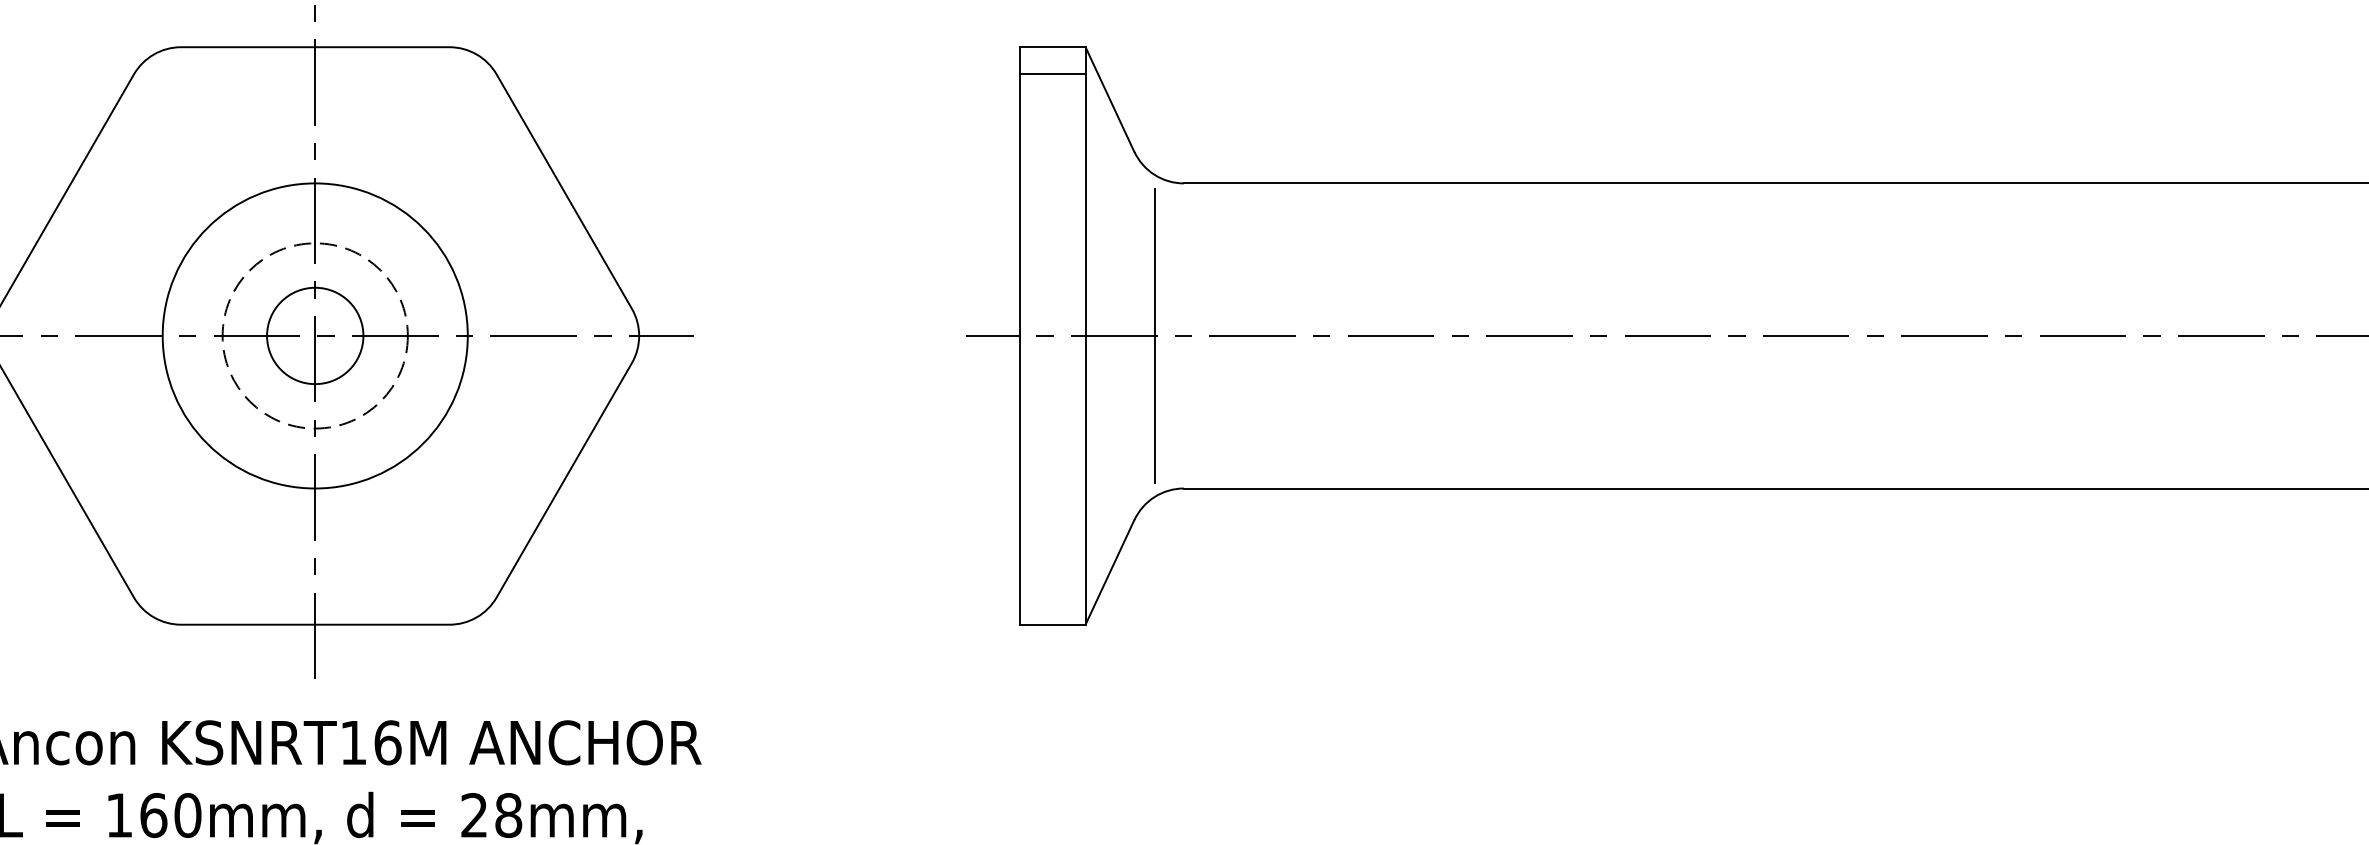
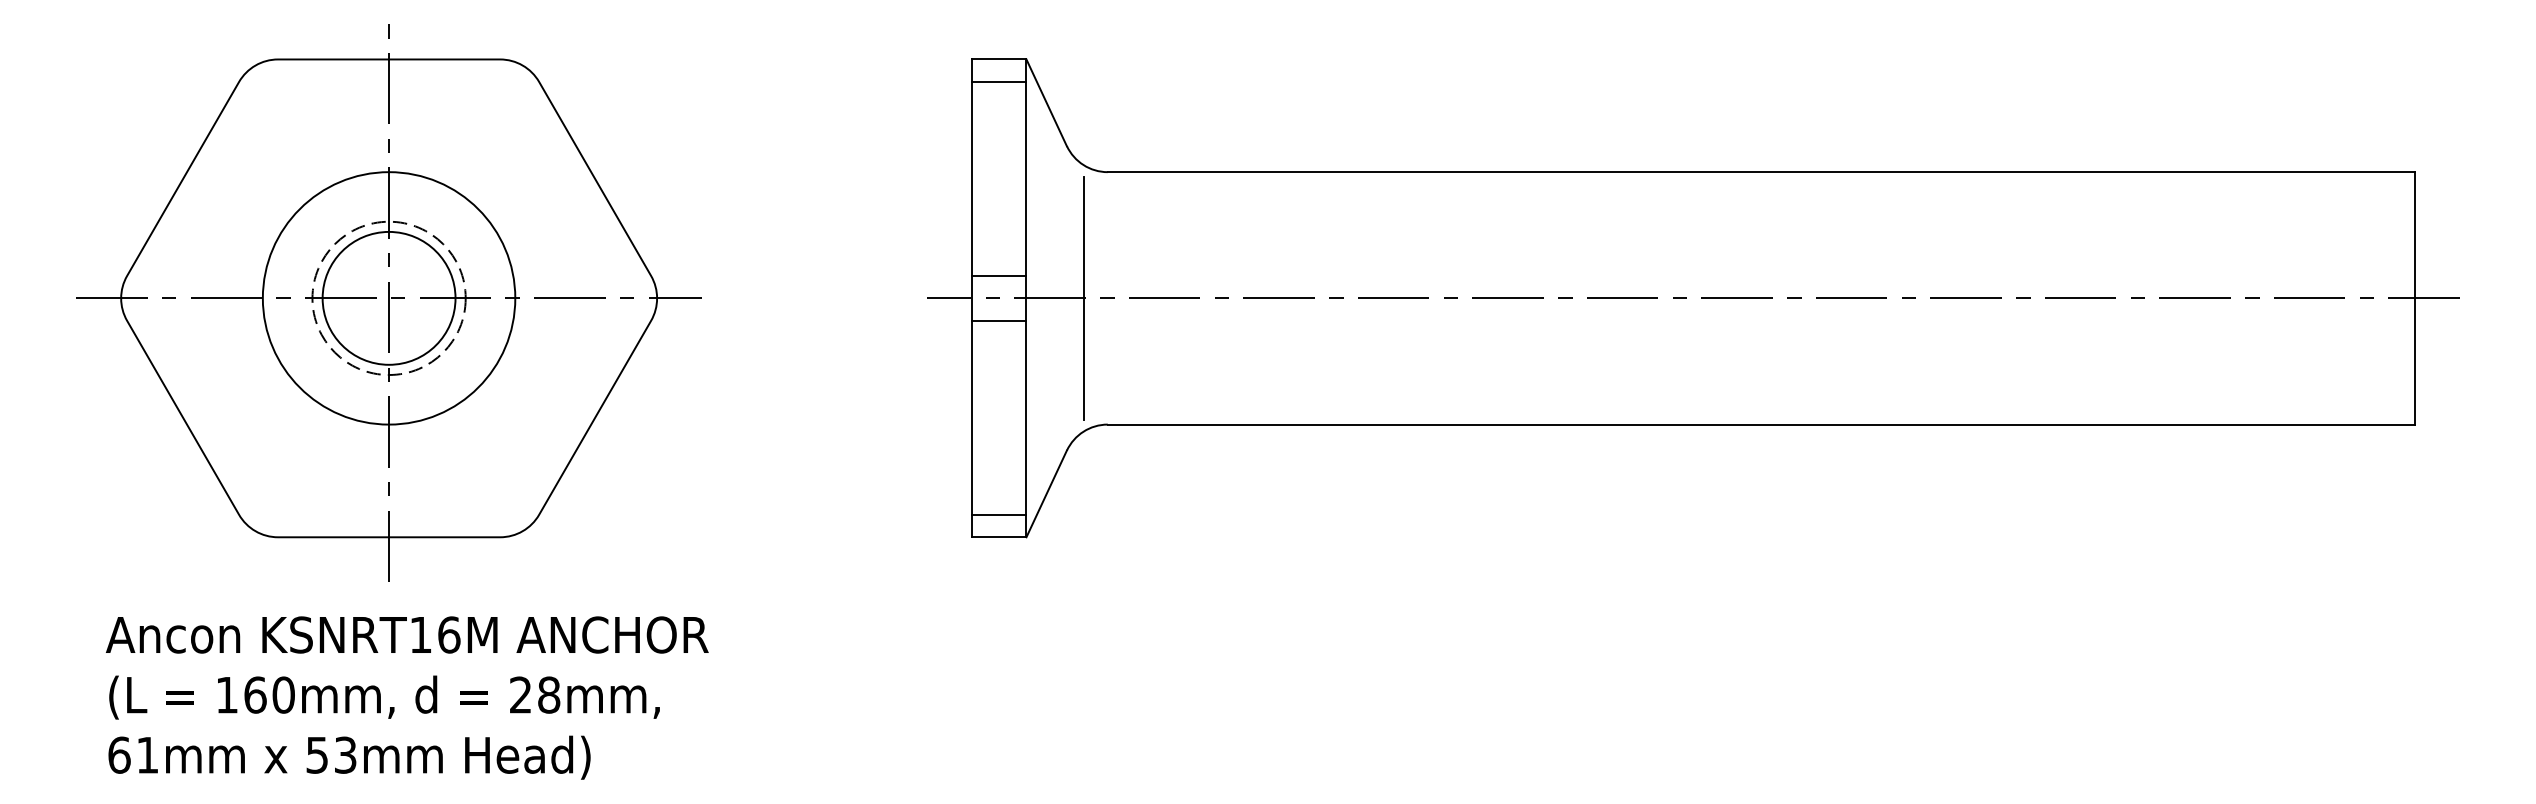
line: (1052, 308) -> (999, 275), added
circle: (314, 334) -> (388, 297), size x1.67
line: (1052, 362) -> (999, 320), added
line: (1052, 597) -> (999, 514), added

